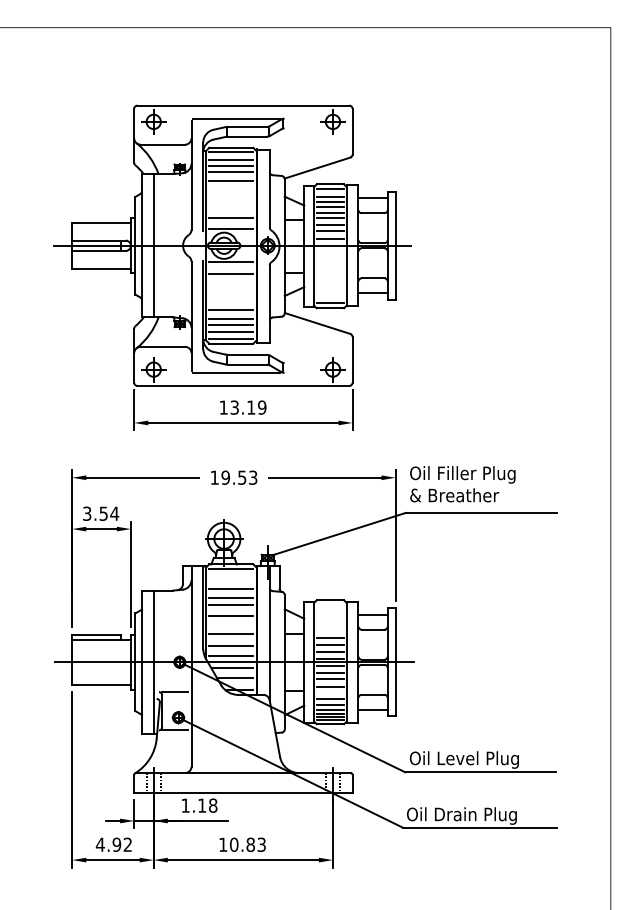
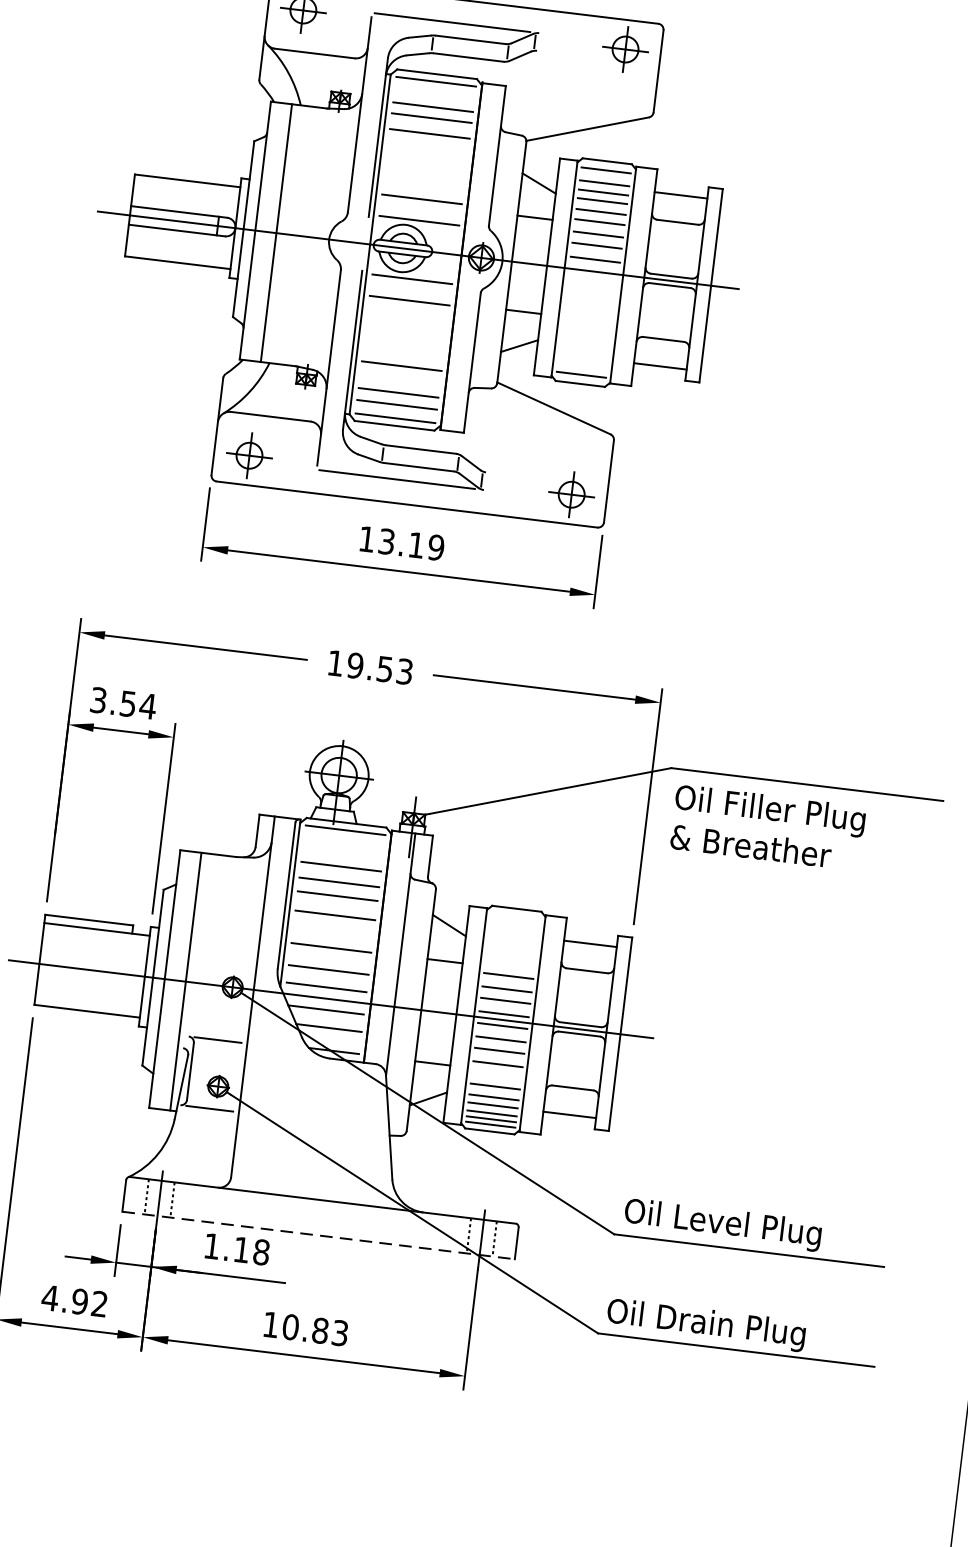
line: (231, 159) -> (434, 95), removed
line: (231, 319) -> (400, 382), removed
text: (462, 484) -> (767, 828), moved
line: (243, 792) -> (318, 1235), solid -> dashed

